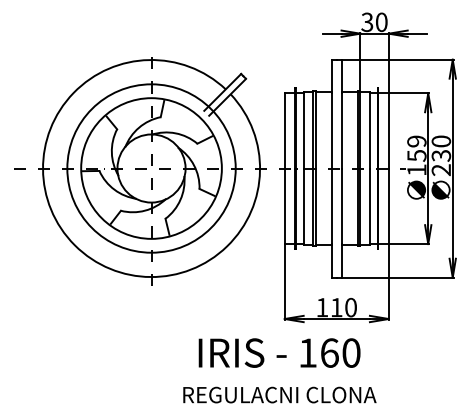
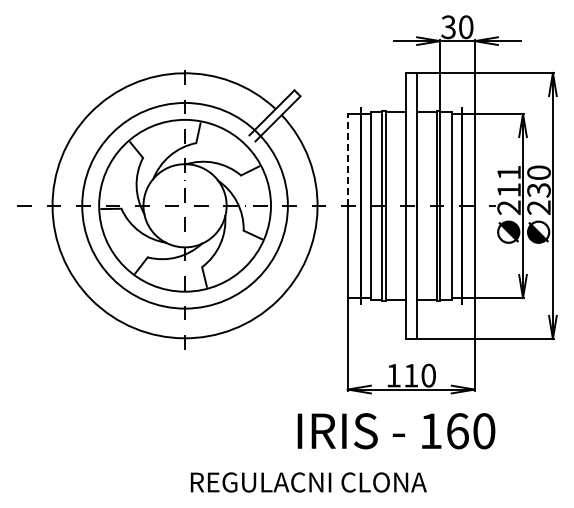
line: (284, 130) -> (347, 159), solid -> dashed
text: (417, 155) -> (509, 189), 159 -> 211
text: (279, 353) -> (396, 431), moved
text: (279, 395) -> (308, 482), moved

